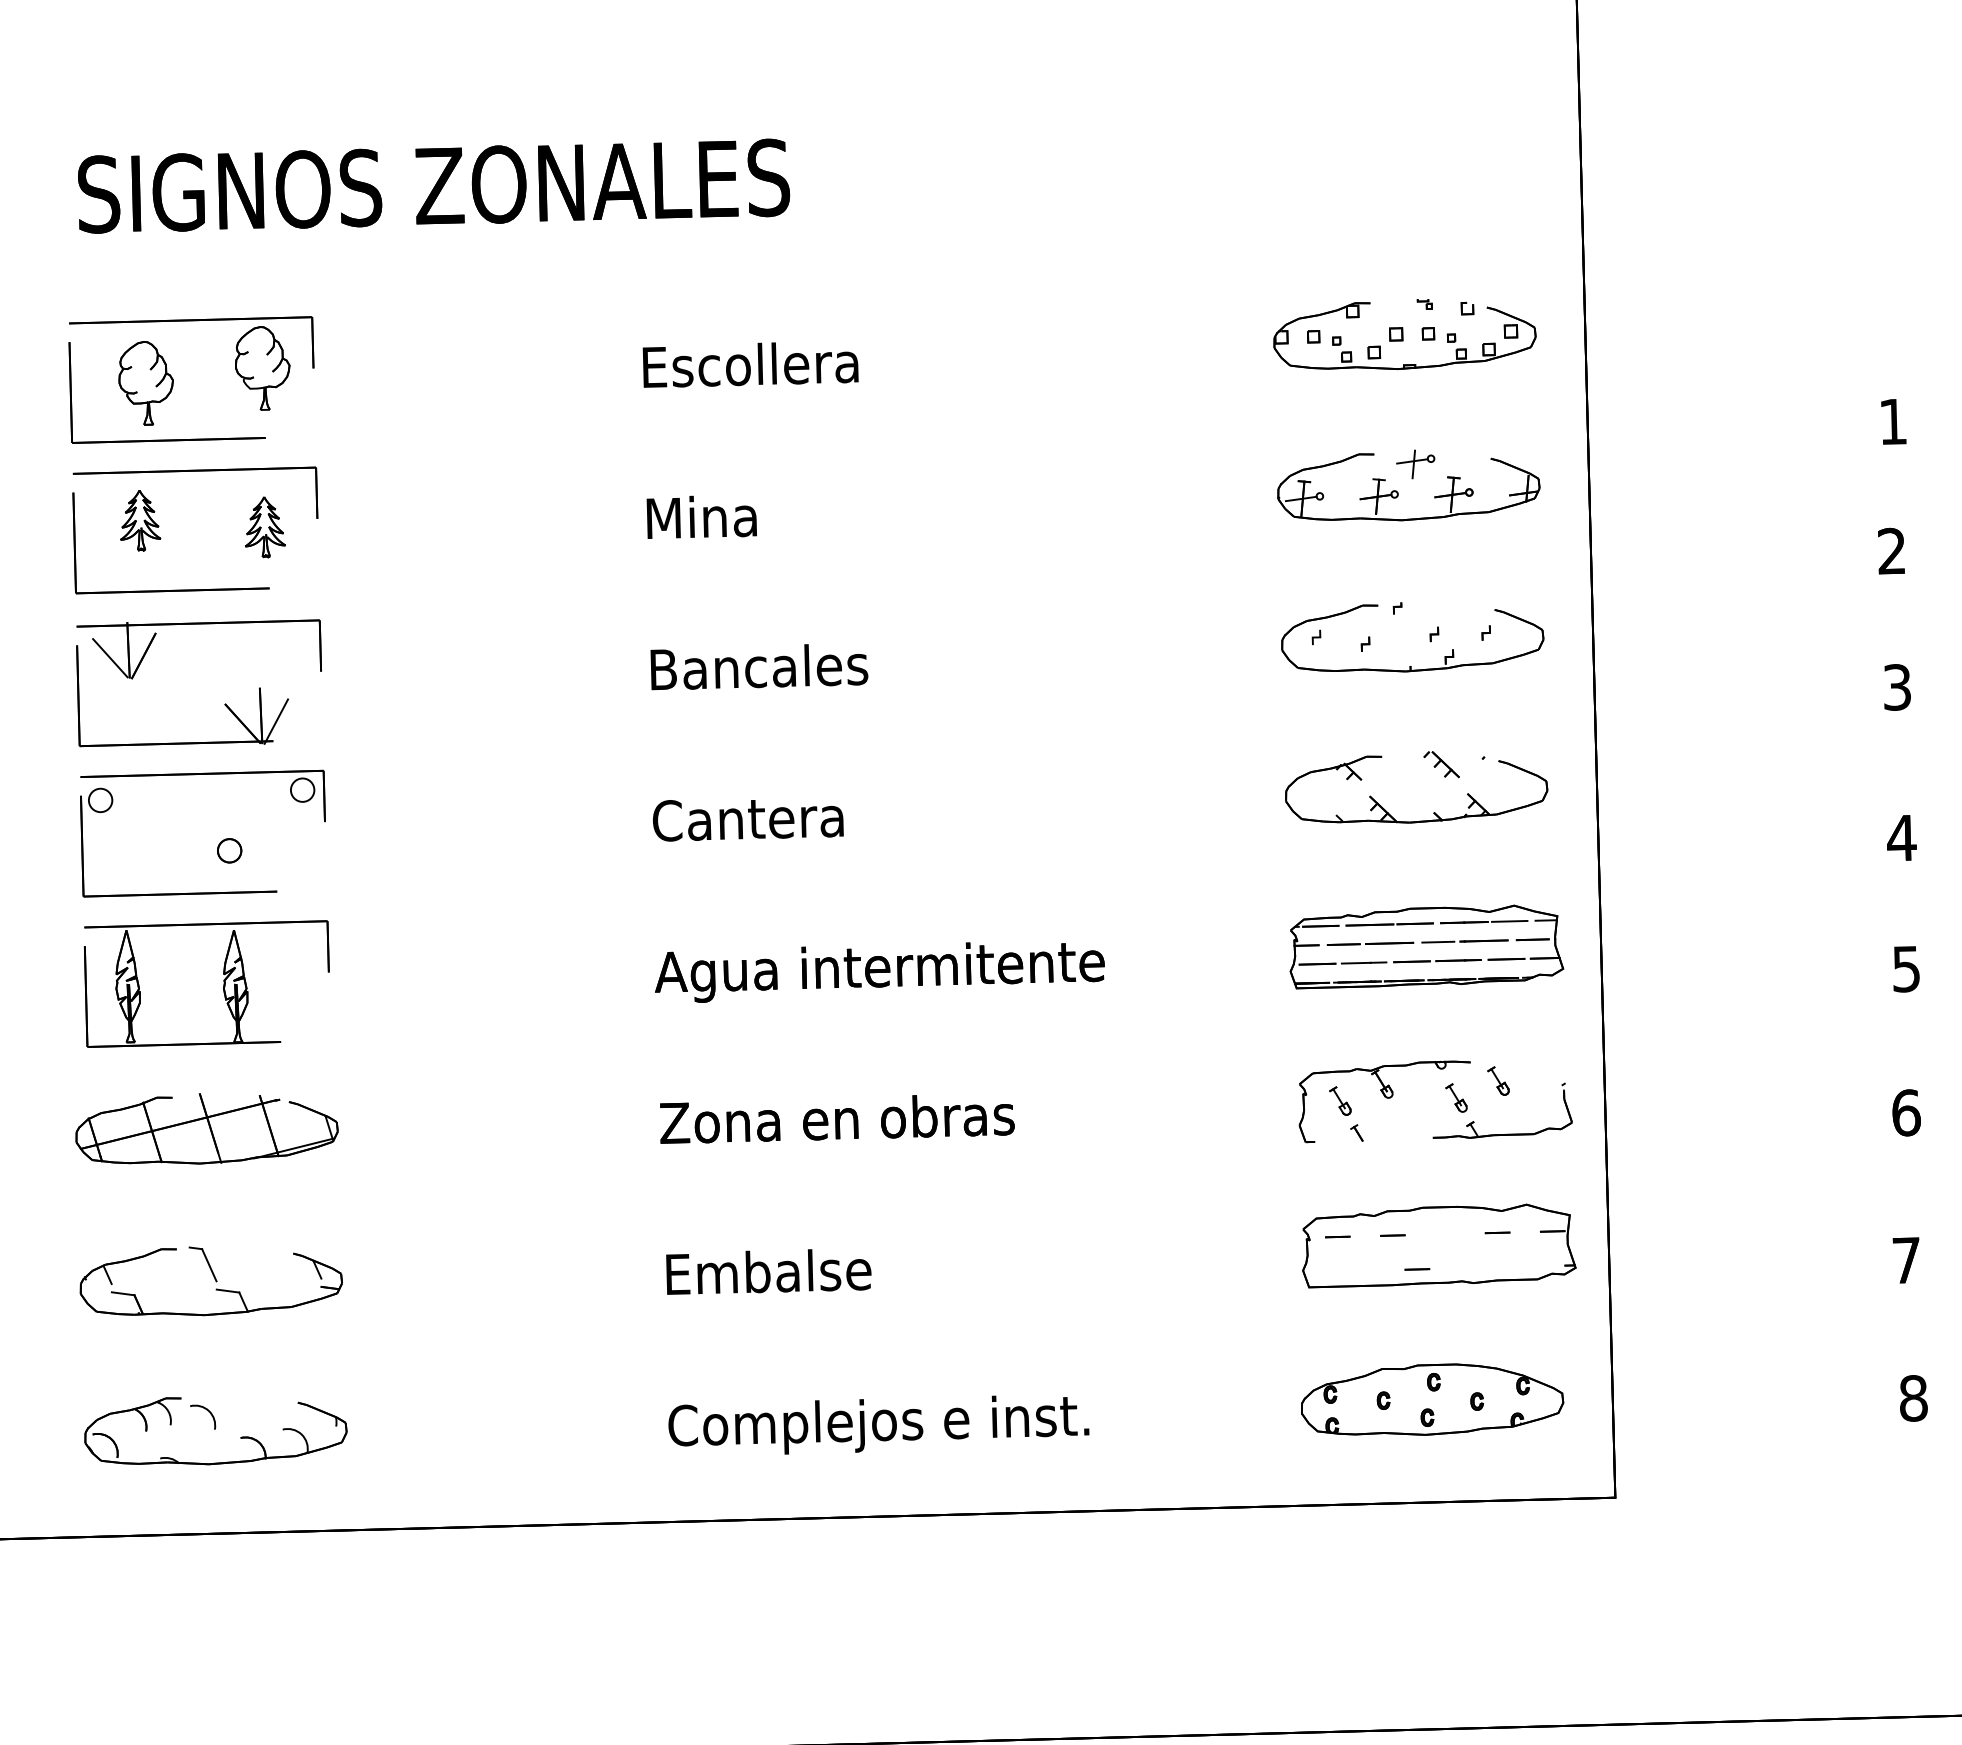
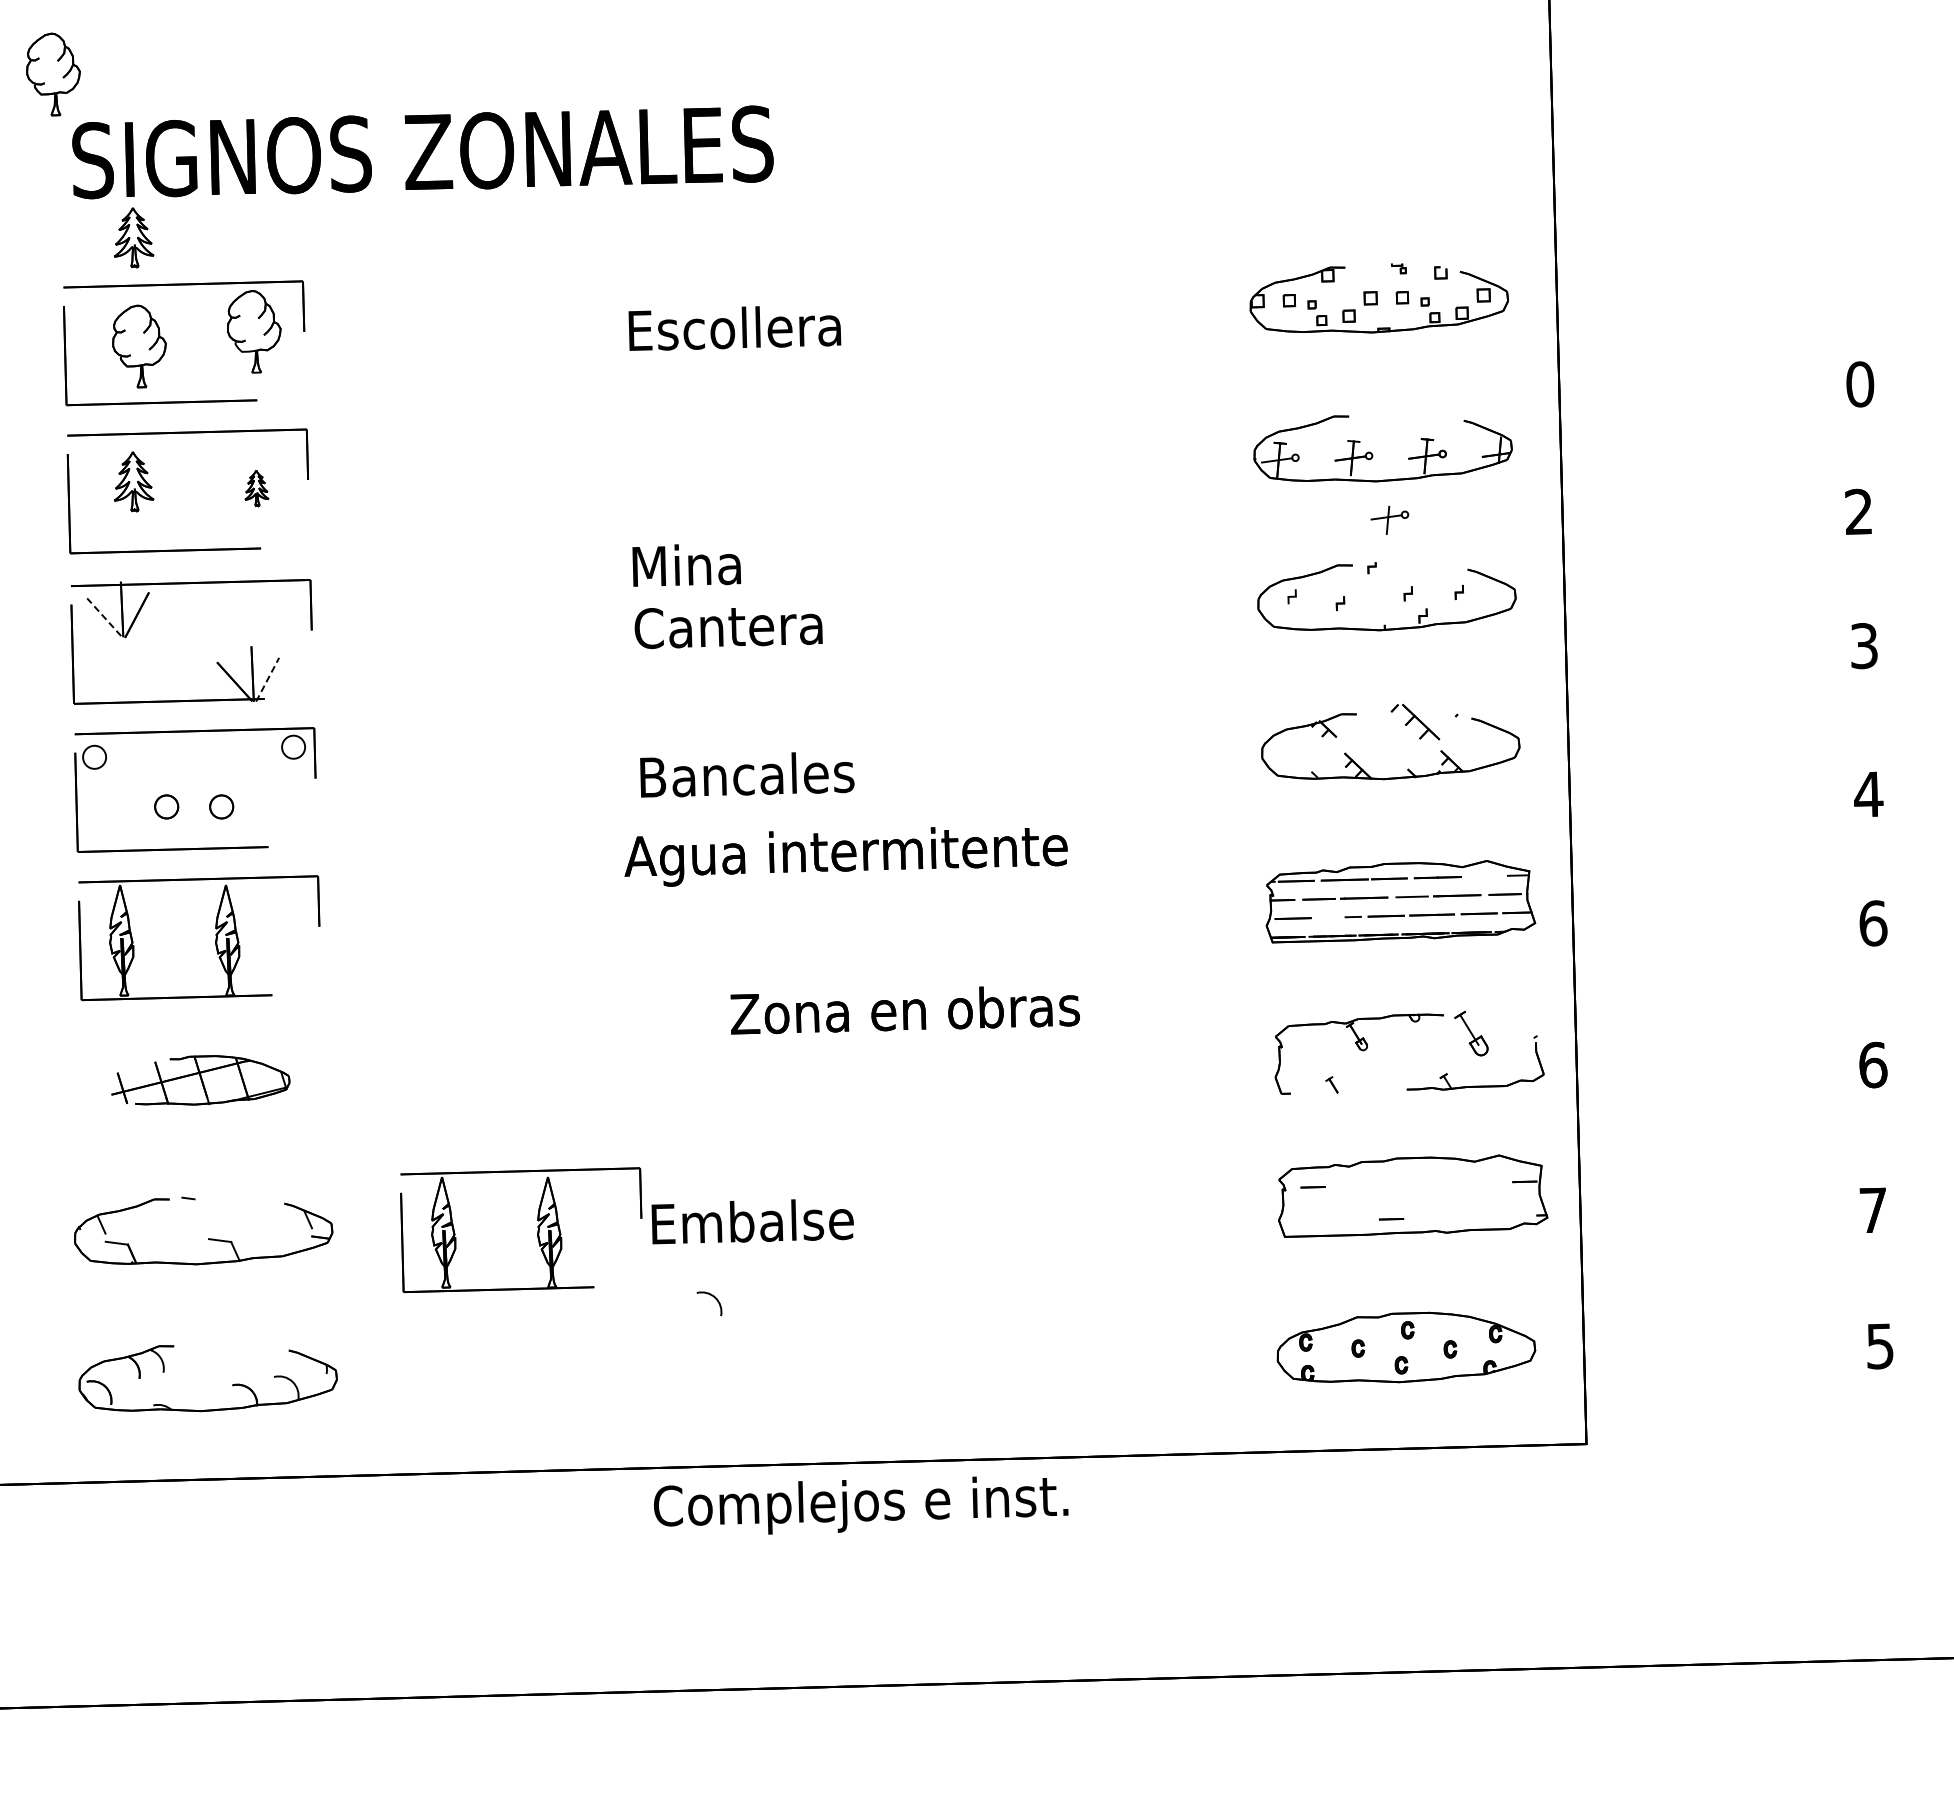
part: (58, 107) -> (53, 74), added
part: (141, 272) -> (134, 237), added
text: (1893, 421) -> (1860, 384), 1 -> 0
part: (1415, 463) -> (1389, 519), moved
text: (701, 517) -> (686, 565), moved
part: (264, 527) -> (256, 488), size x0.6
line: (109, 657) -> (103, 616), solid -> dashed
text: (758, 667) -> (742, 626), Bancales -> Cantera
line: (276, 721) -> (267, 679), solid -> dashed
part: (1441, 764) -> (1415, 721), size x1.4
text: (762, 817) -> (746, 774), Cantera -> Bancales
circle: (173, 850) -> (166, 806), added
line: (1509, 921) -> (1482, 876), removed
line: (1356, 963) -> (1331, 917), removed
text: (1906, 969) -> (1873, 923), 5 -> 6
text: (879, 972) -> (845, 856), moved
part: (1498, 1080) -> (1471, 1033), size x1.6
part: (1456, 1097) -> (1430, 1049), removed
part: (1340, 1100) -> (1315, 1052), removed
text: (836, 1119) -> (904, 1010), moved
part: (207, 1128) -> (199, 1080), size x0.7
line: (1497, 1233) -> (1470, 1183), removed
line: (1391, 1235) -> (1366, 1185), removed
line: (209, 1264) -> (201, 1214), removed
part: (550, 1280) -> (537, 1230), added
text: (1913, 1398) -> (1880, 1346), 8 -> 5
arc: (208, 1411) -> (714, 1298), moved
text: (879, 1425) -> (861, 1505), moved

